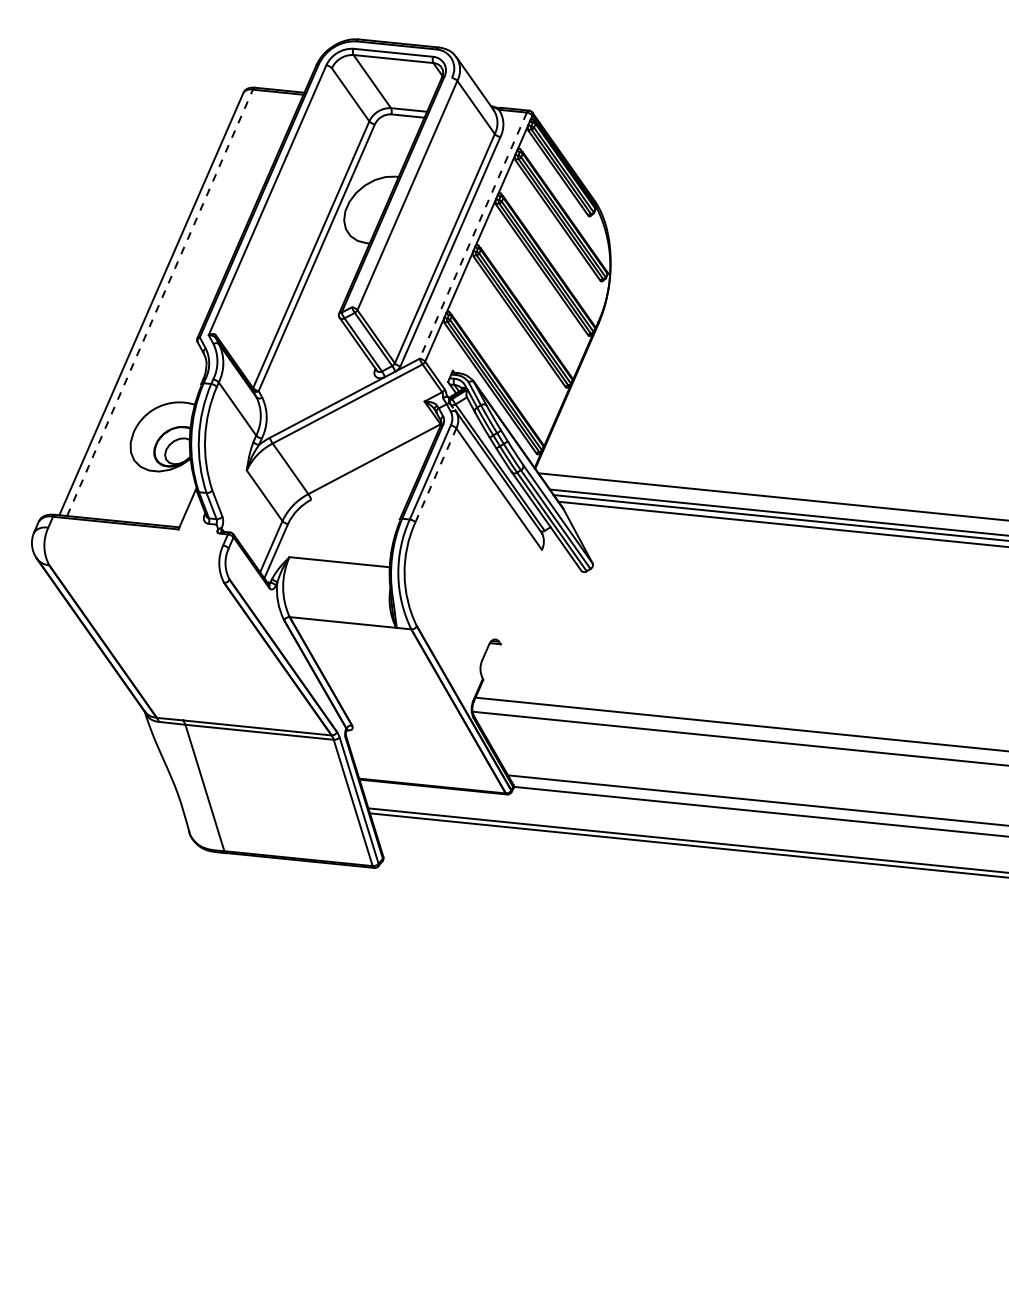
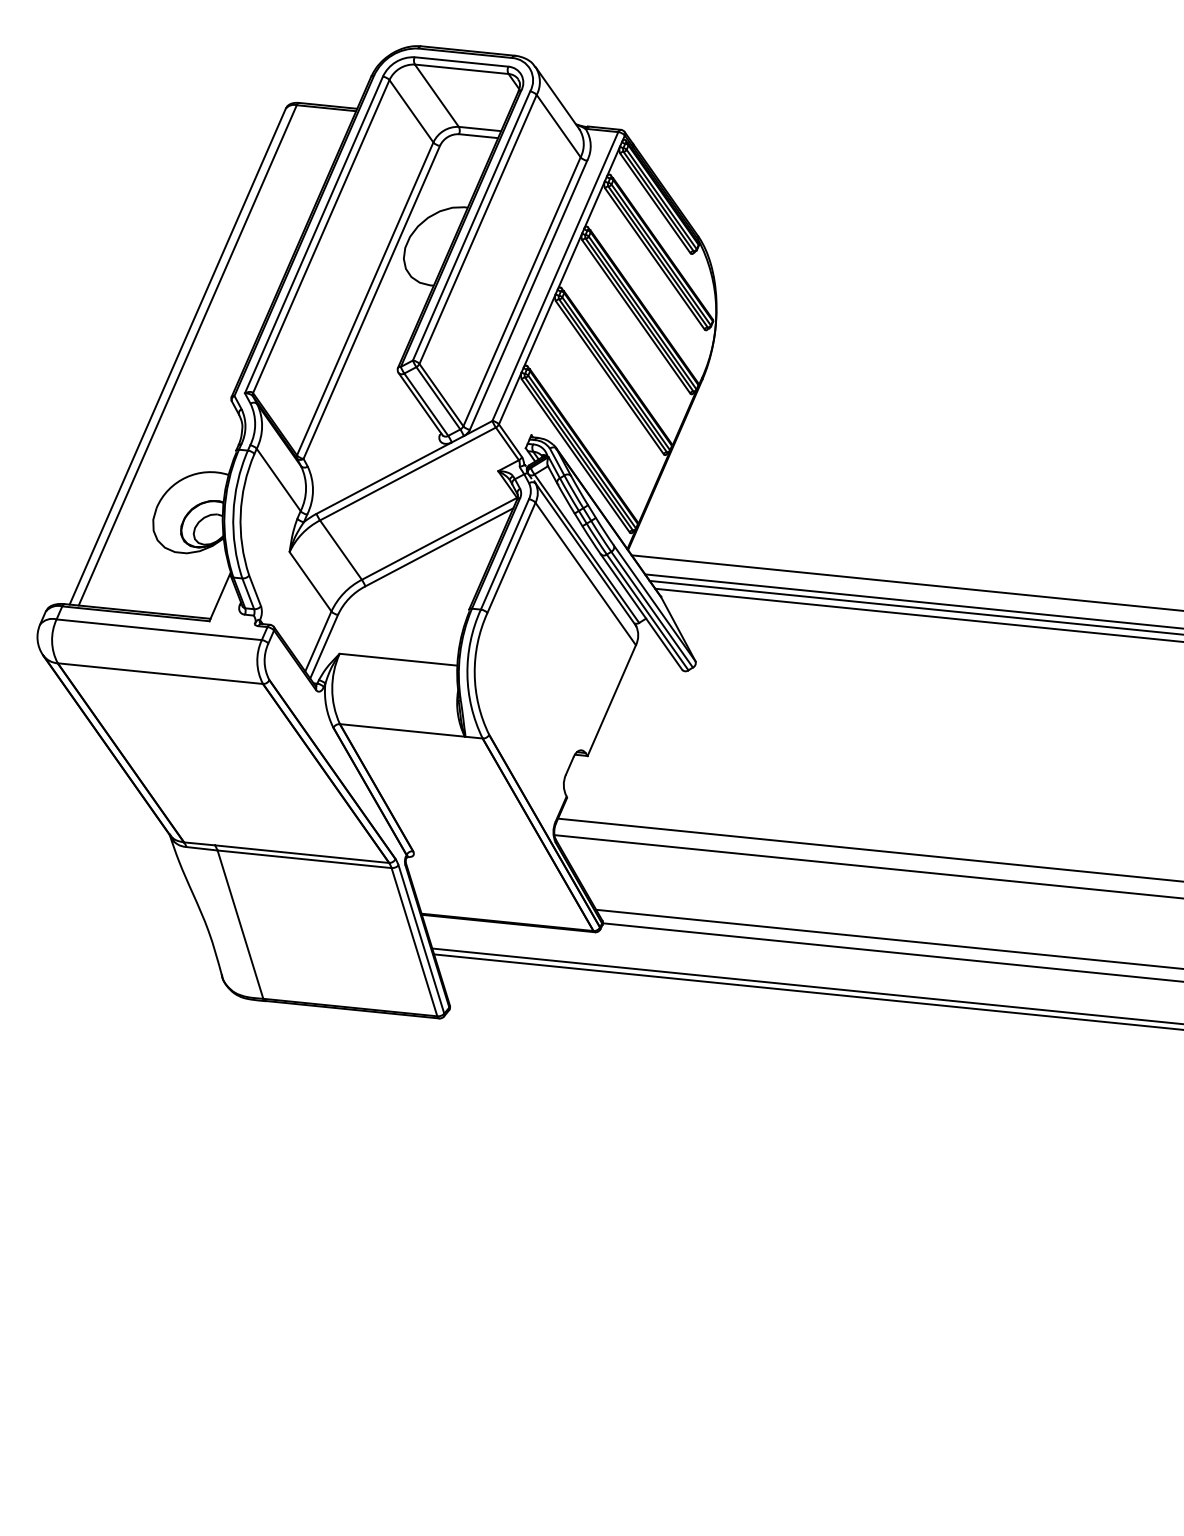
line: (401, 192) -> (471, 225), added
line: (273, 201) -> (321, 236), added
line: (473, 235) -> (555, 276), dashed -> solid
line: (159, 302) -> (187, 355), dashed -> solid
line: (374, 466) -> (439, 547), added
line: (435, 475) -> (511, 557), dashed -> solid
line: (135, 536) -> (158, 629), added
line: (136, 573) -> (160, 673), added
line: (521, 596) -> (611, 700), added

